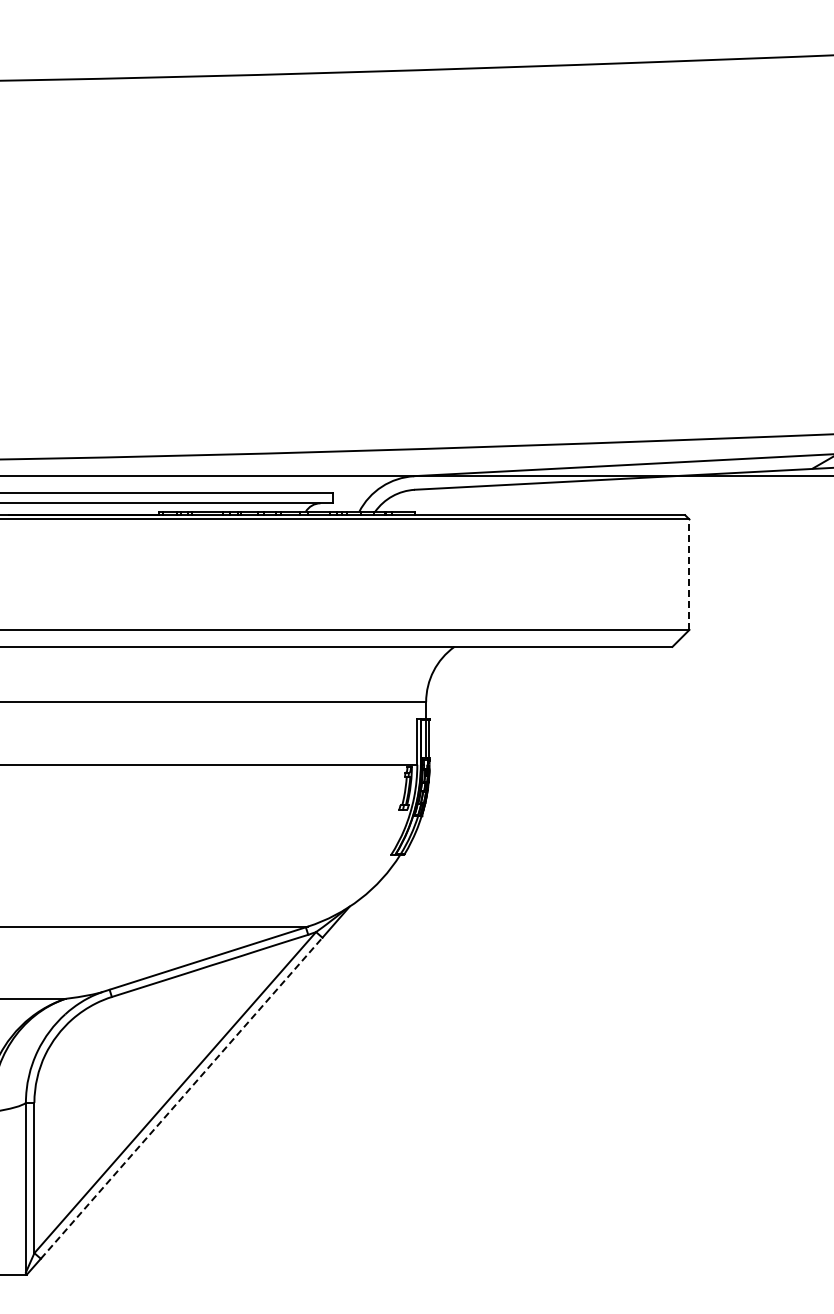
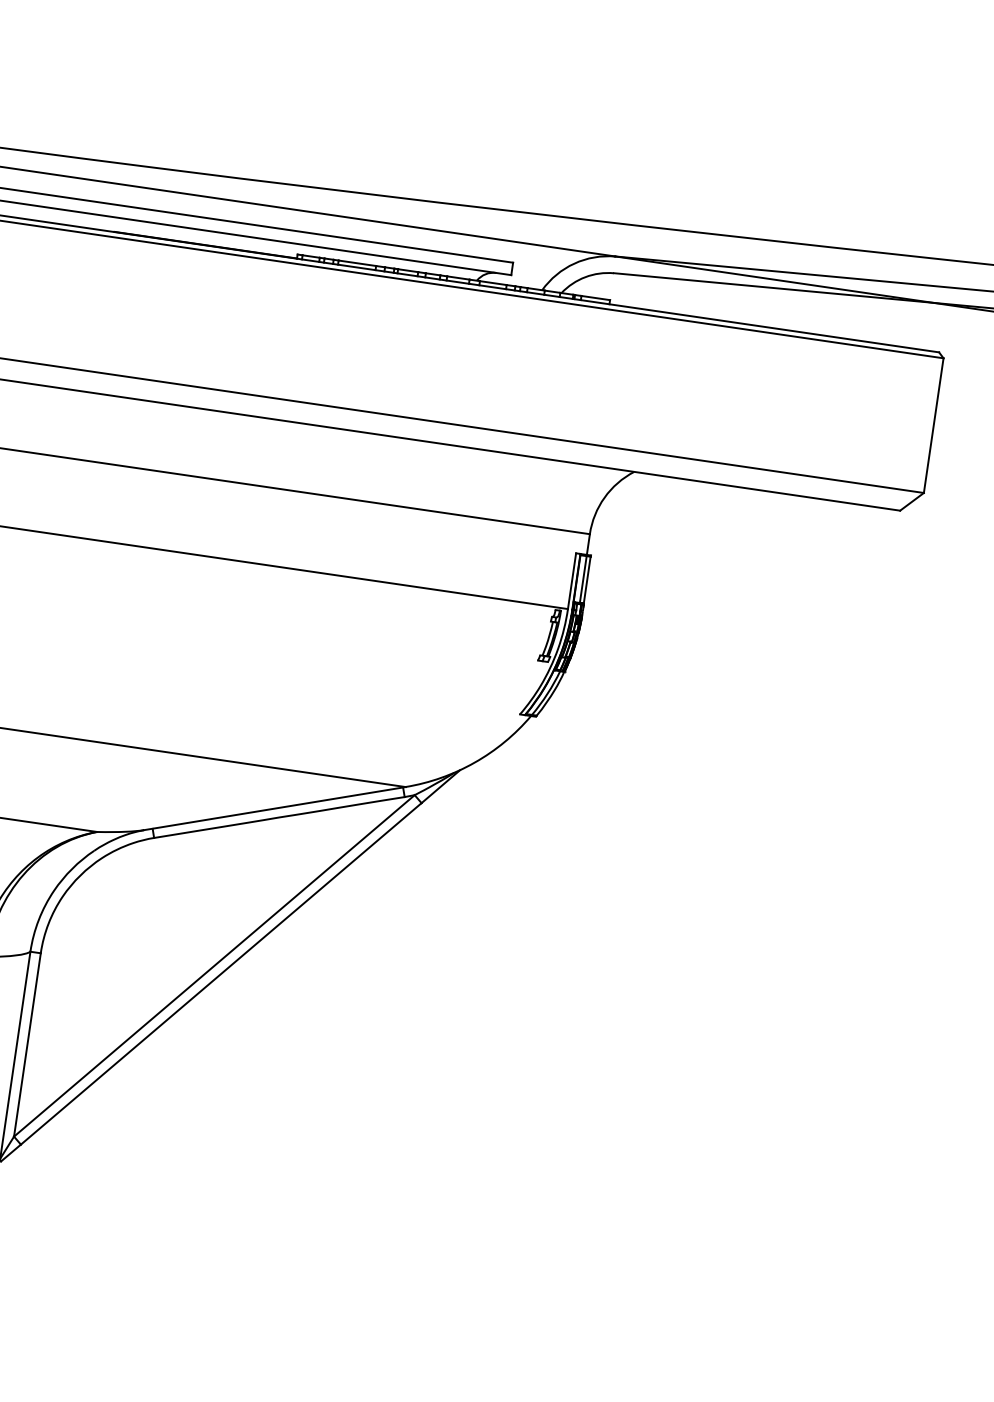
line: (689, 574) -> (933, 425), dashed -> solid
line: (181, 1098) -> (220, 974), dashed -> solid

